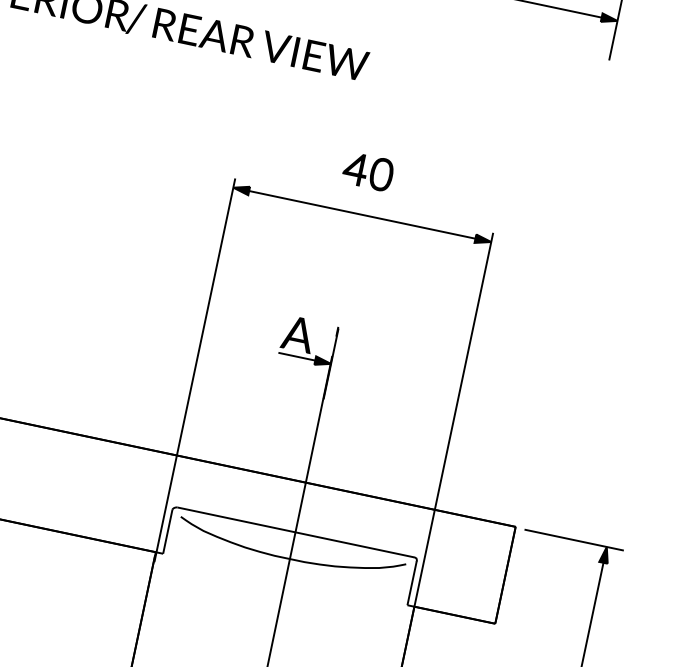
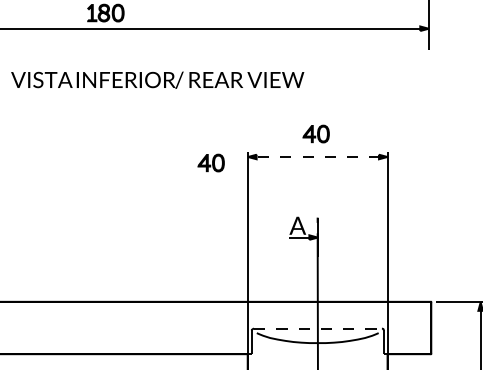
part: (161, 183) -> (210, 162), added
line: (361, 215) -> (317, 157), solid -> dashed
line: (296, 532) -> (318, 328), solid -> dashed

